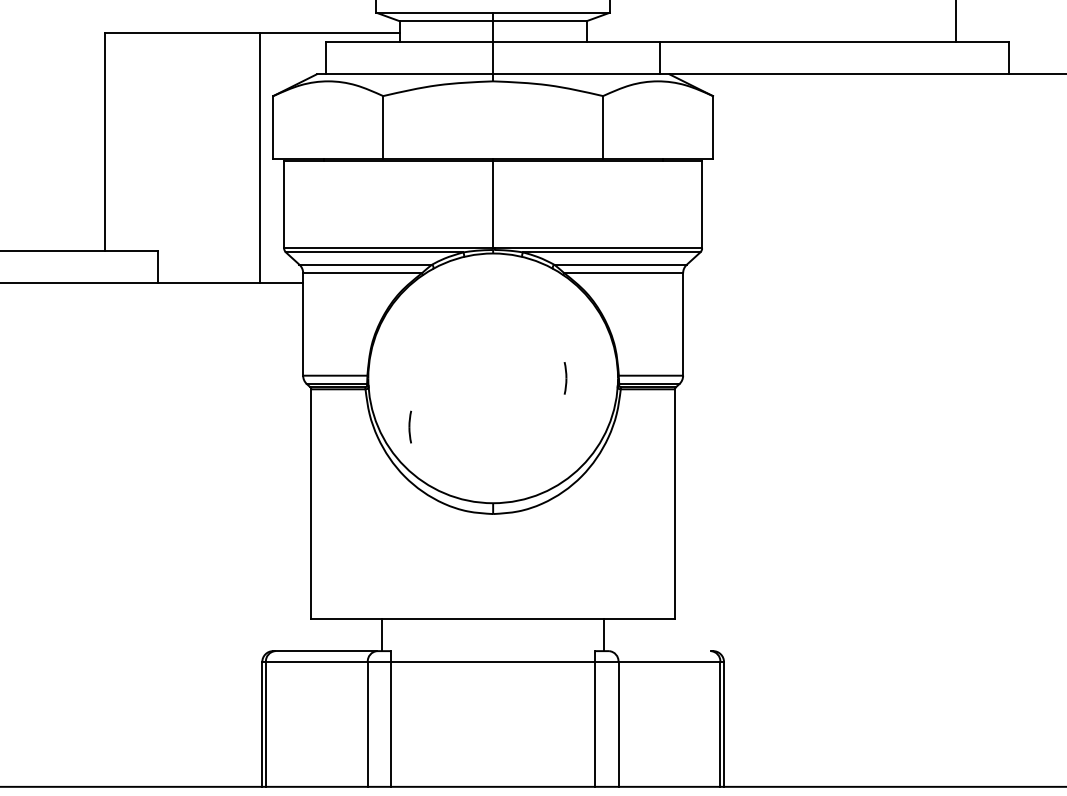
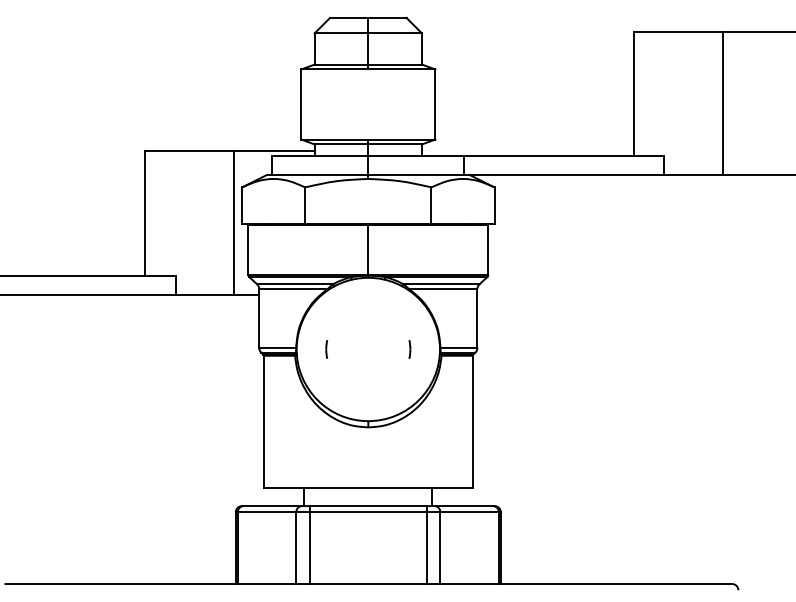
line: (409, 427) -> (326, 349), moved
line: (491, 651) -> (367, 506), added
line: (658, 651) -> (463, 506), added

